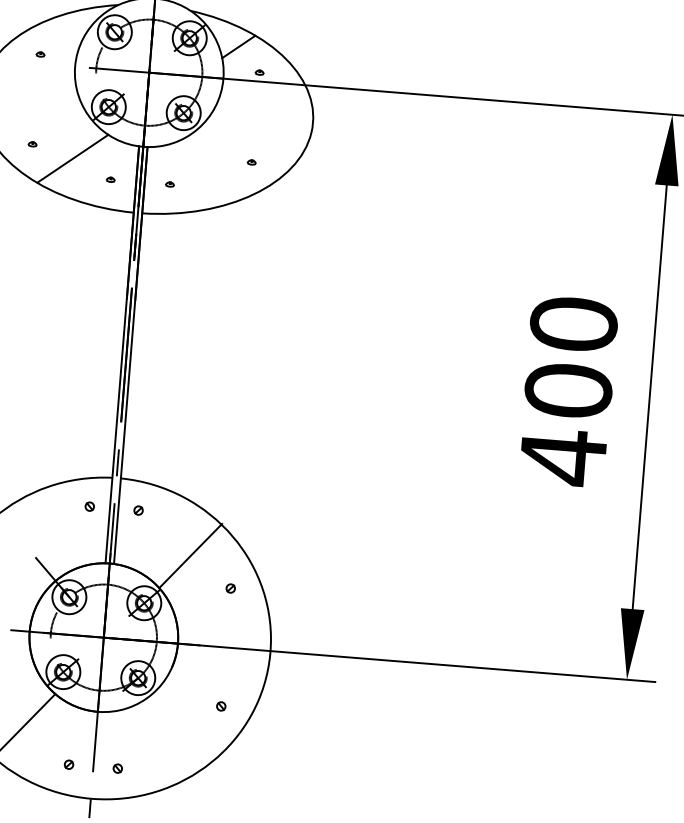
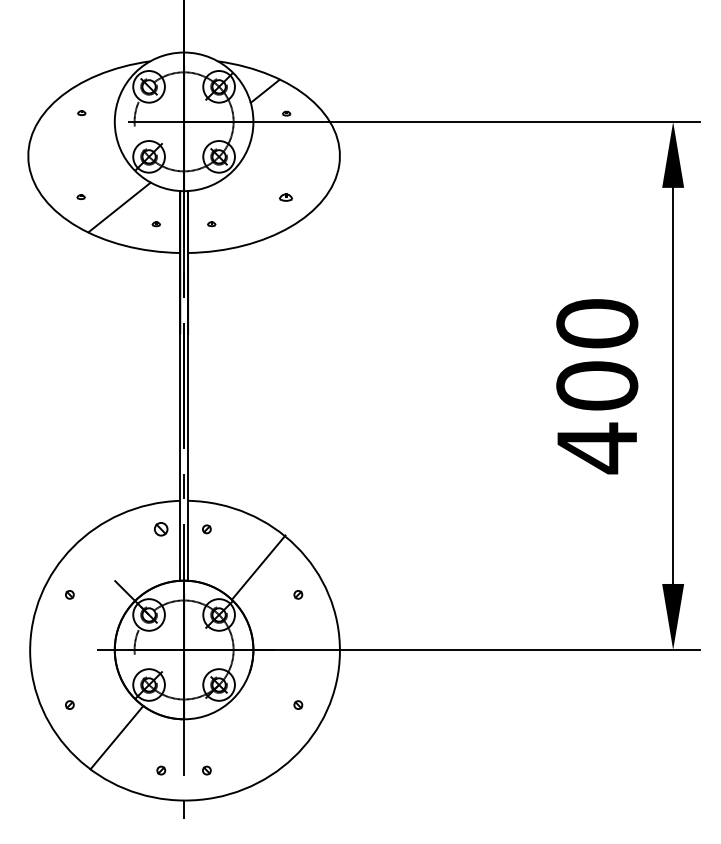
part: (251, 162) -> (285, 197), size x1.6
part: (90, 506) -> (161, 529), size x1.6

